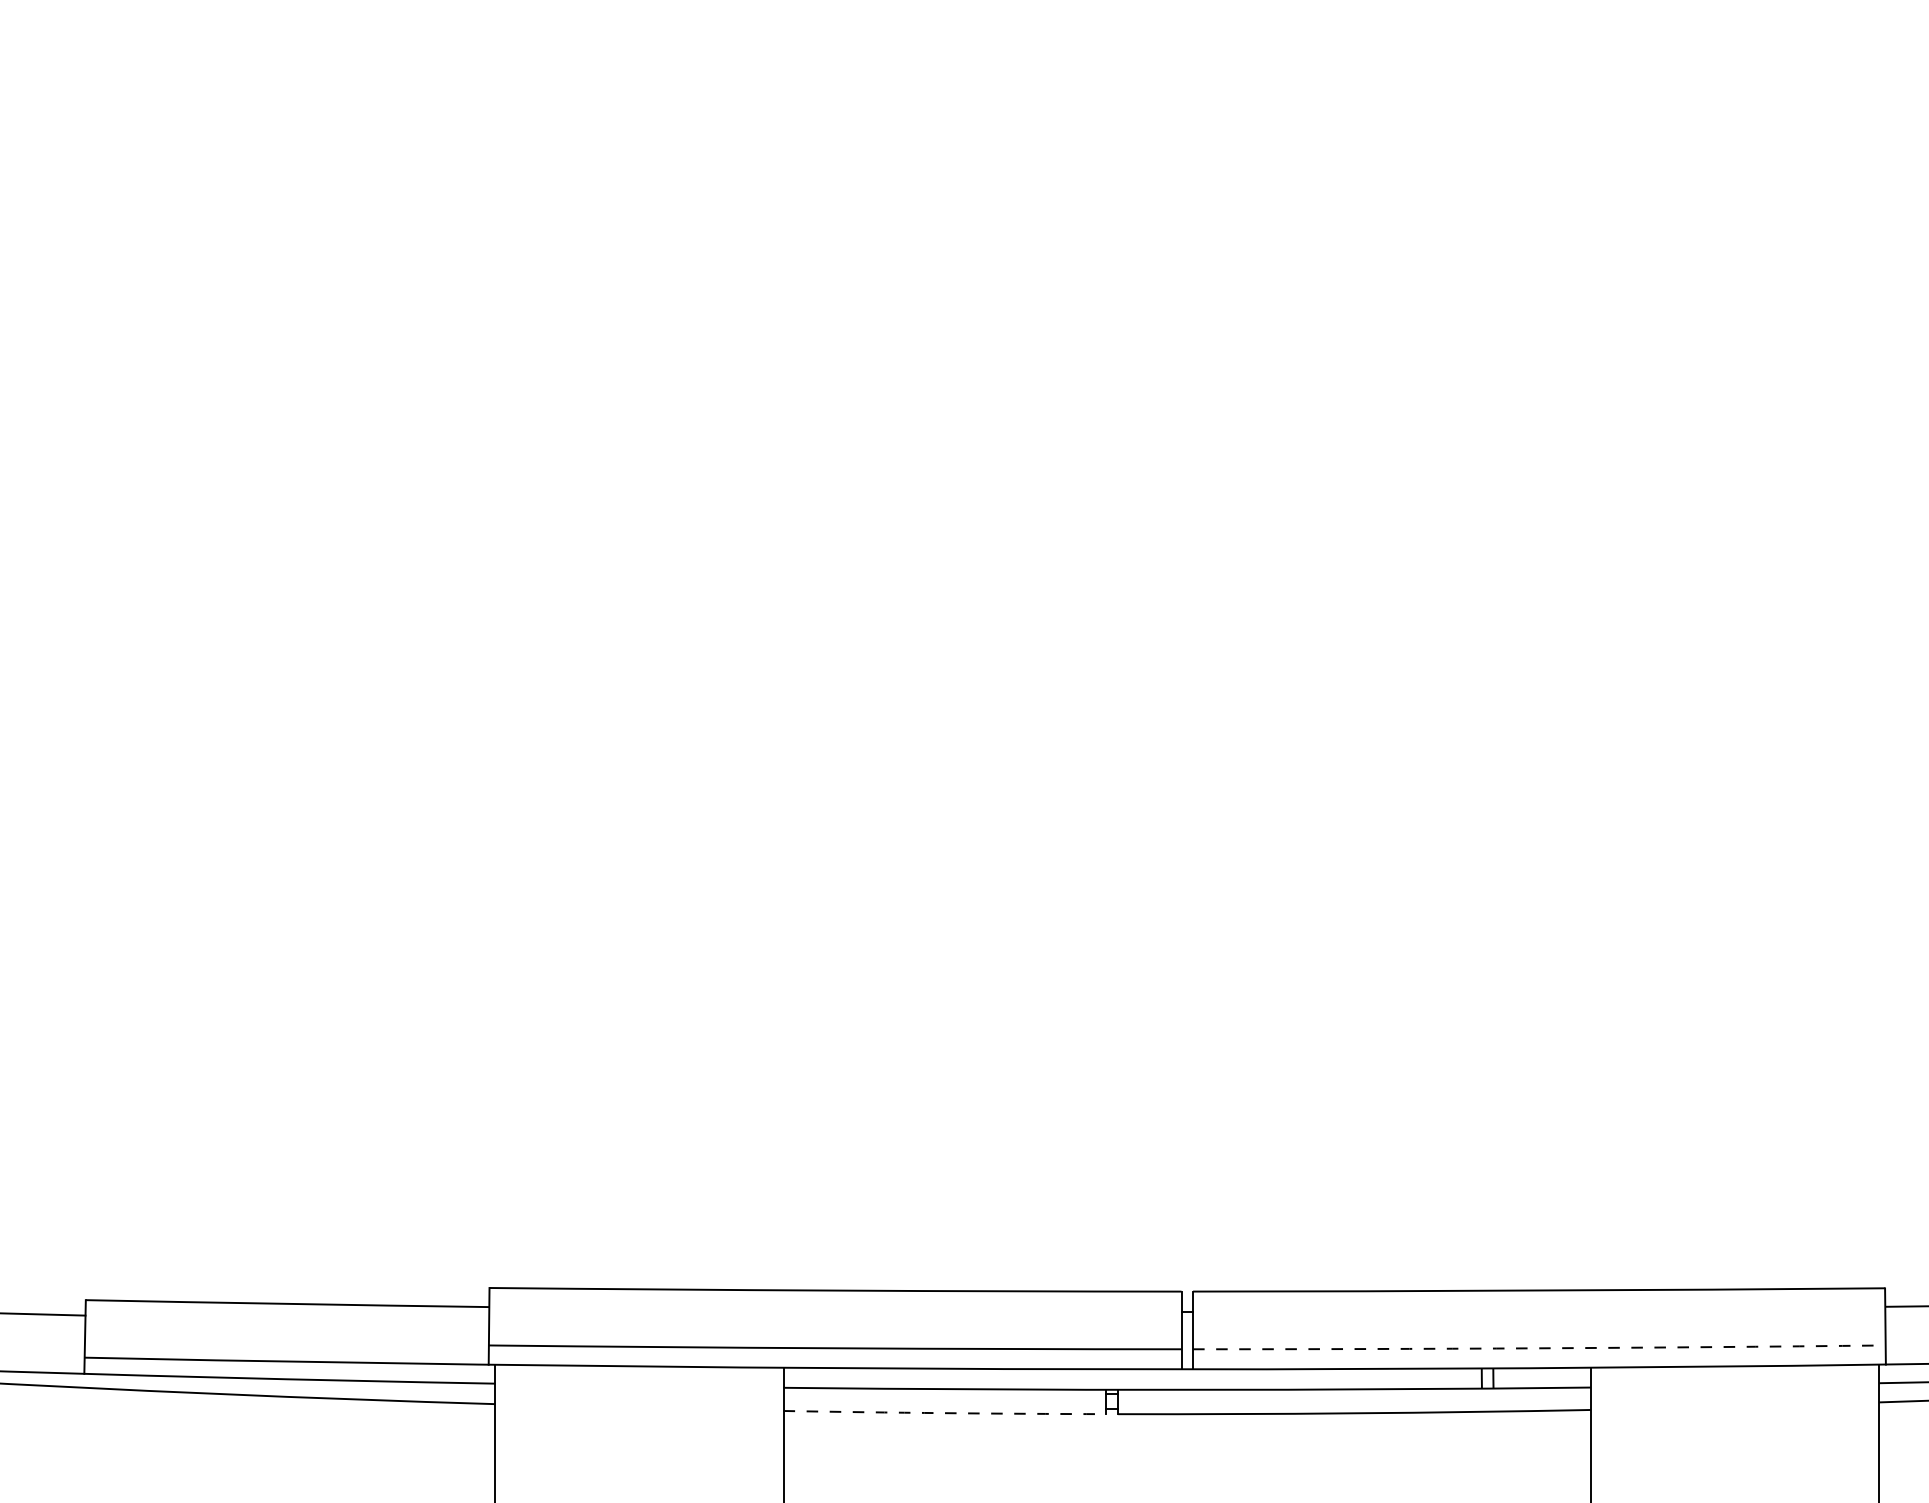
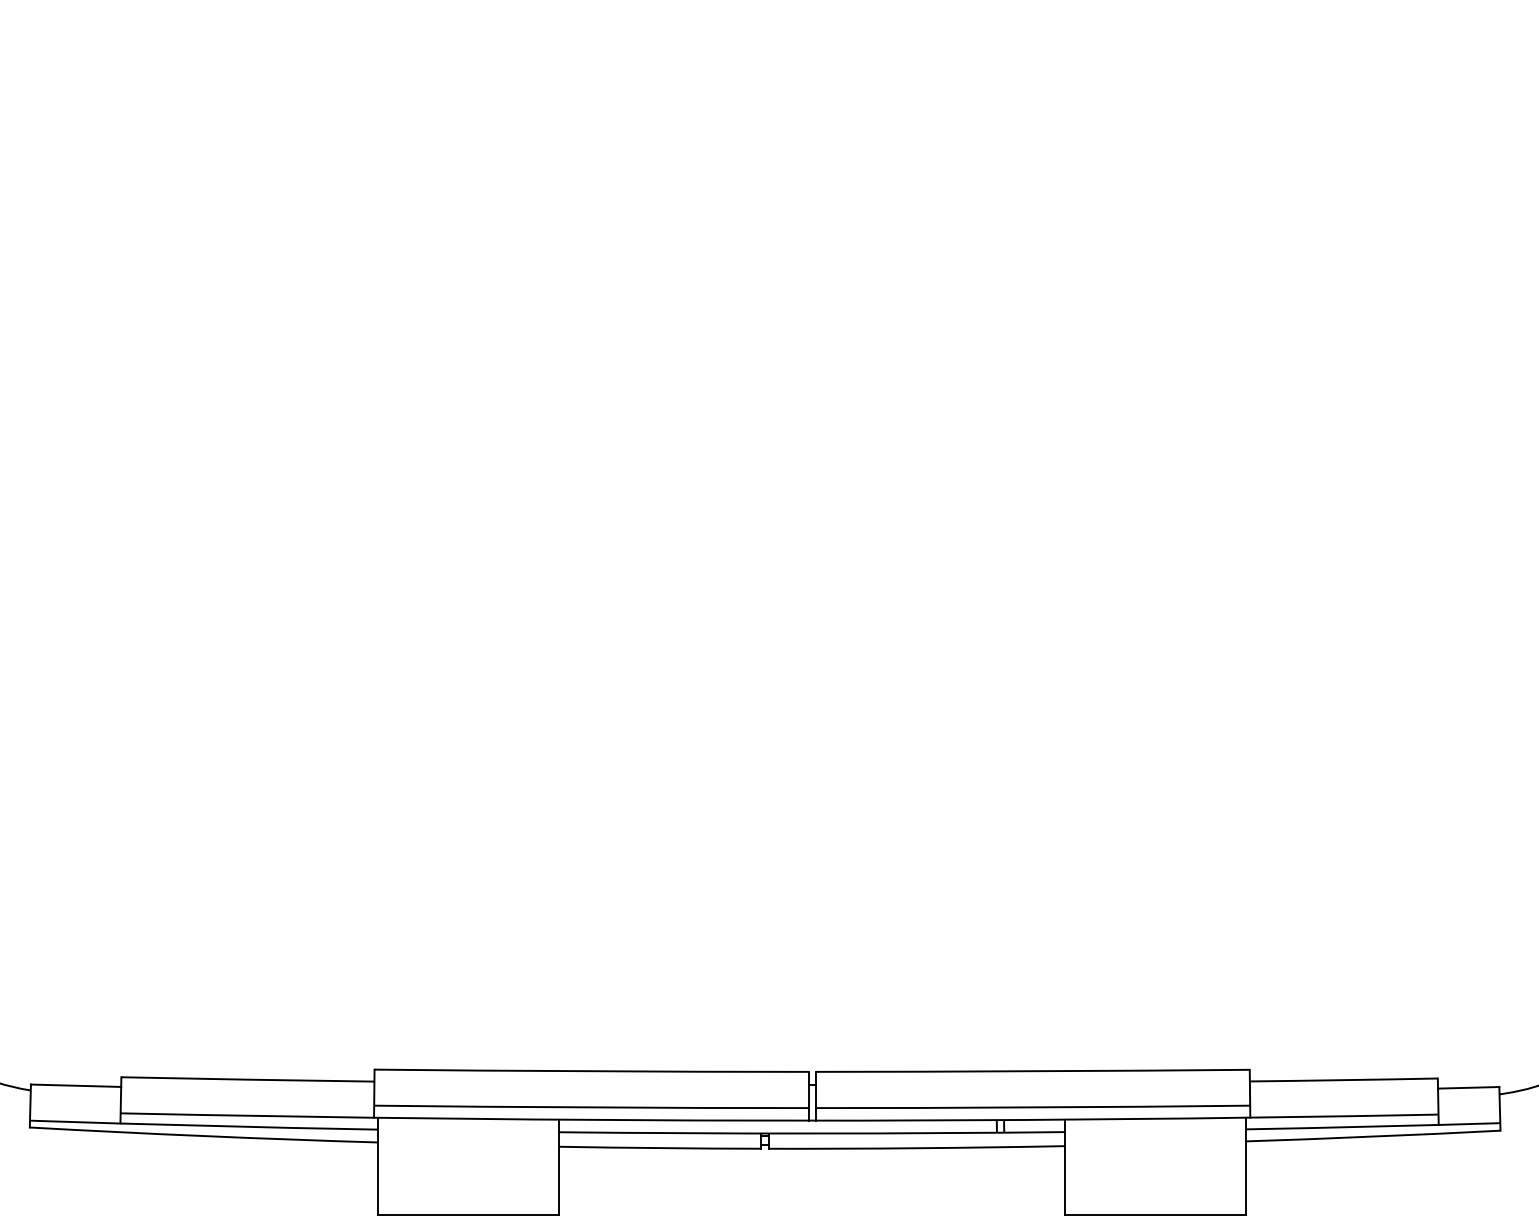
arc: (1538, 1348) -> (1032, 1107), dashed -> solid
arc: (945, 1413) -> (660, 1148), dashed -> solid

